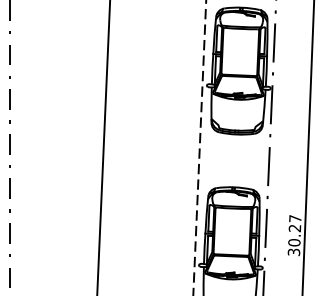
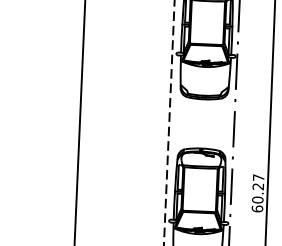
text: (293, 252) -> (256, 209), 30.27 -> 60.27

